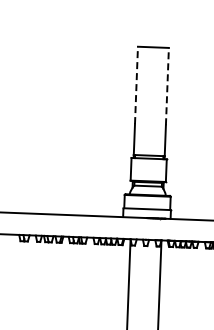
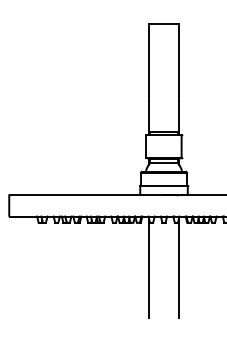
line: (136, 85) -> (148, 62), dashed -> solid
line: (167, 86) -> (179, 62), dashed -> solid

